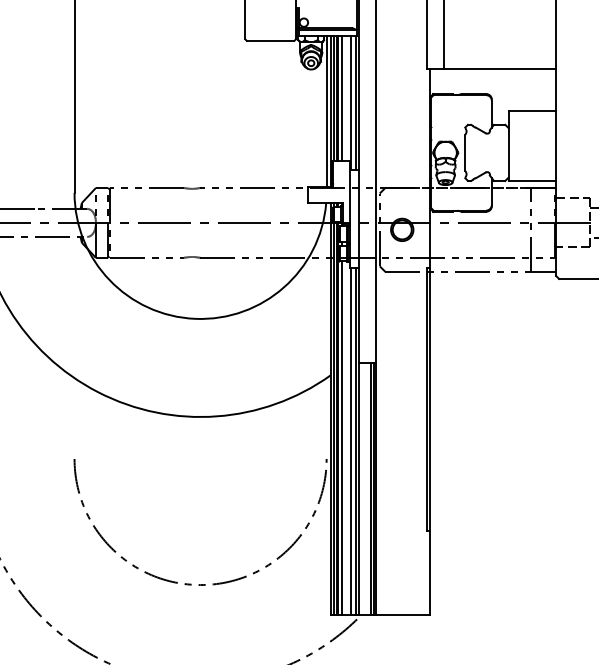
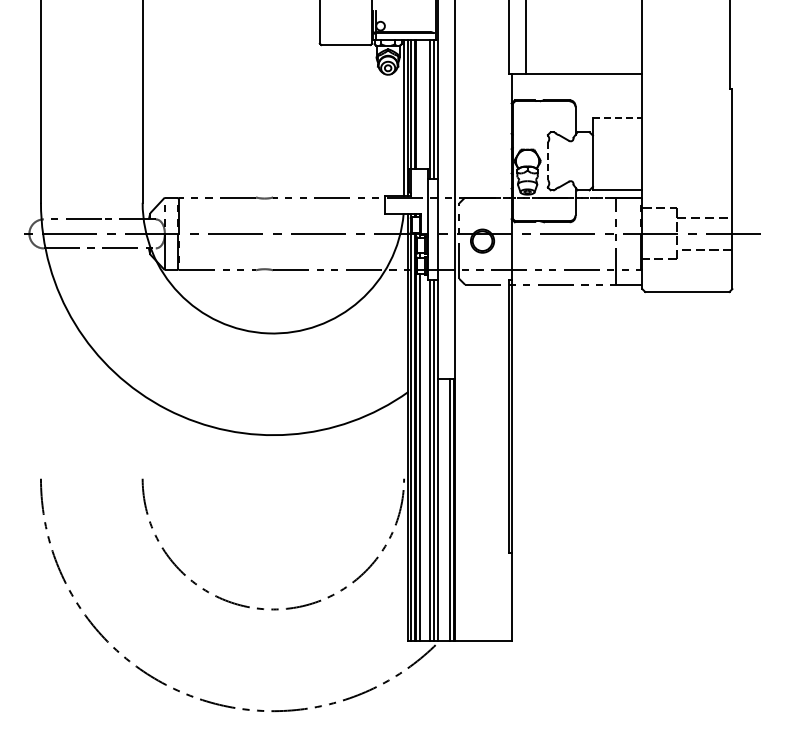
line: (341, 98) -> (419, 104), removed
line: (532, 110) -> (617, 117), solid -> dashed
line: (464, 153) -> (547, 161), solid -> dashed

